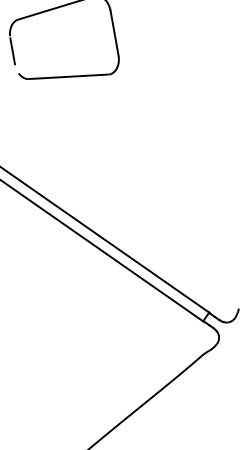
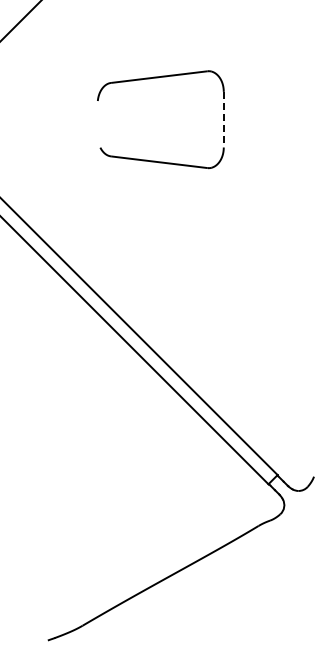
line: (114, 33) -> (223, 119), solid -> dashed
line: (12, 51) -> (97, 119), removed

